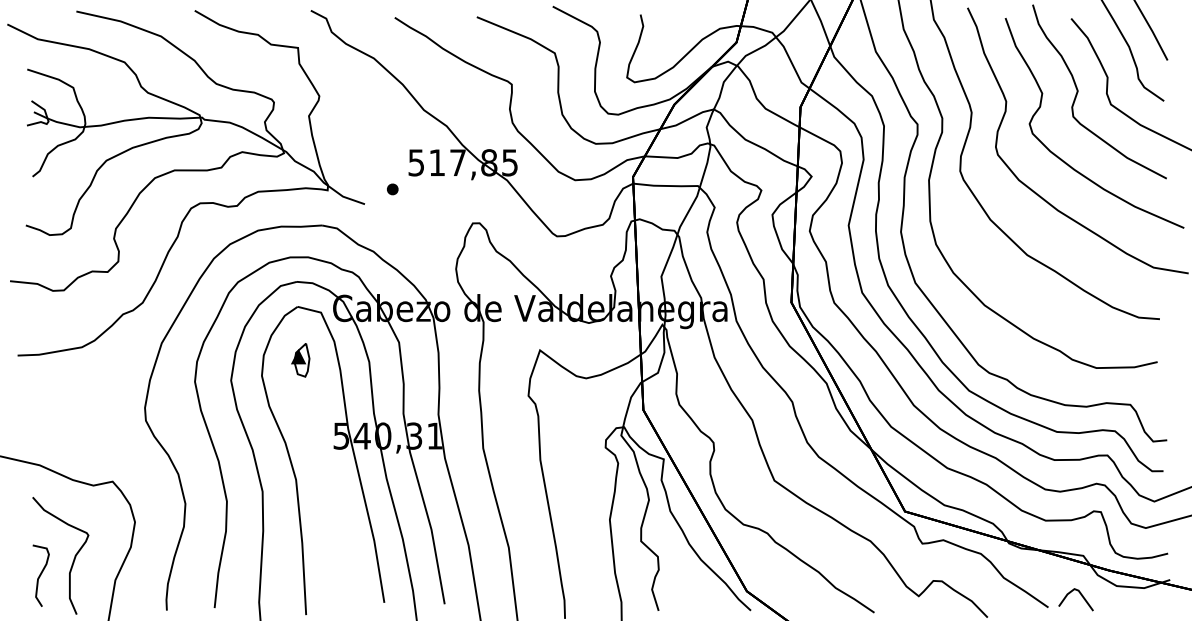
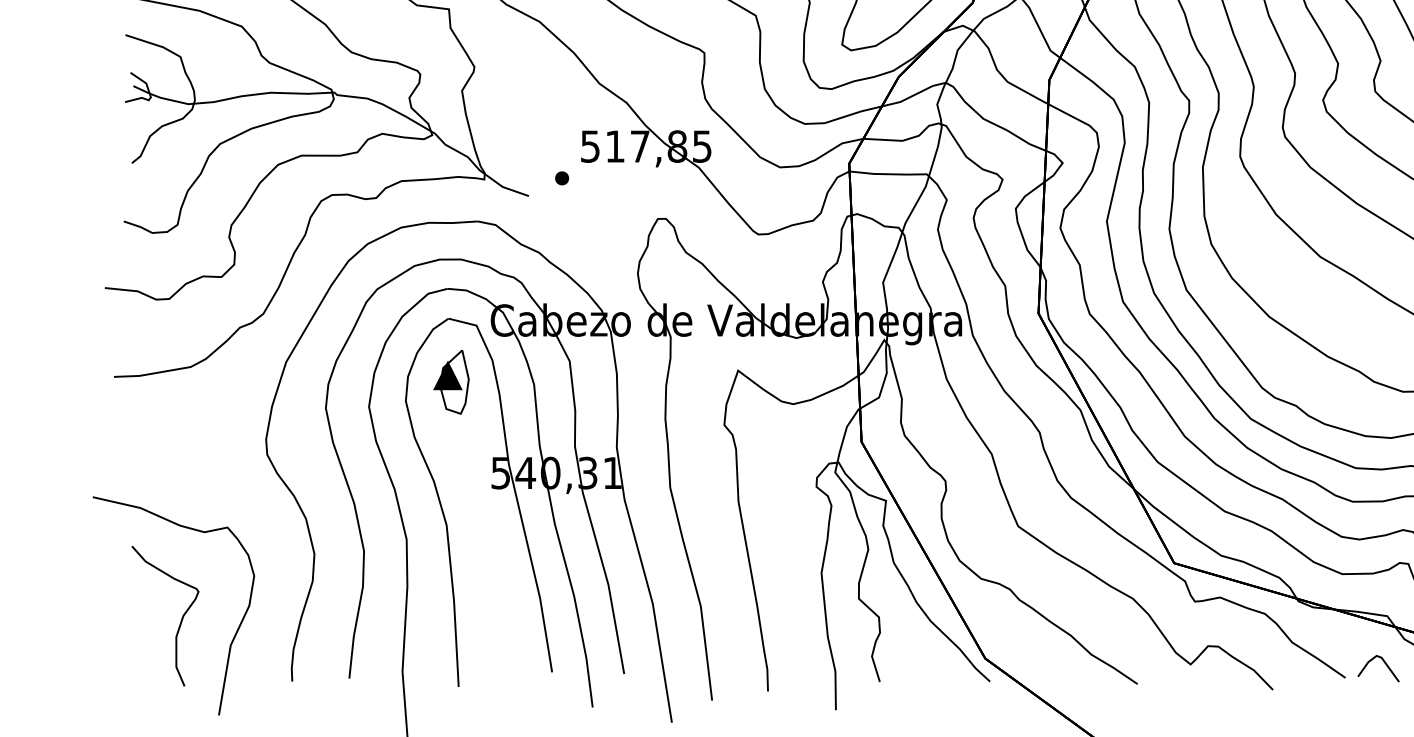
part: (300, 360) -> (451, 382), size x1.6
curve: (40, 575) -> (141, 639), removed

